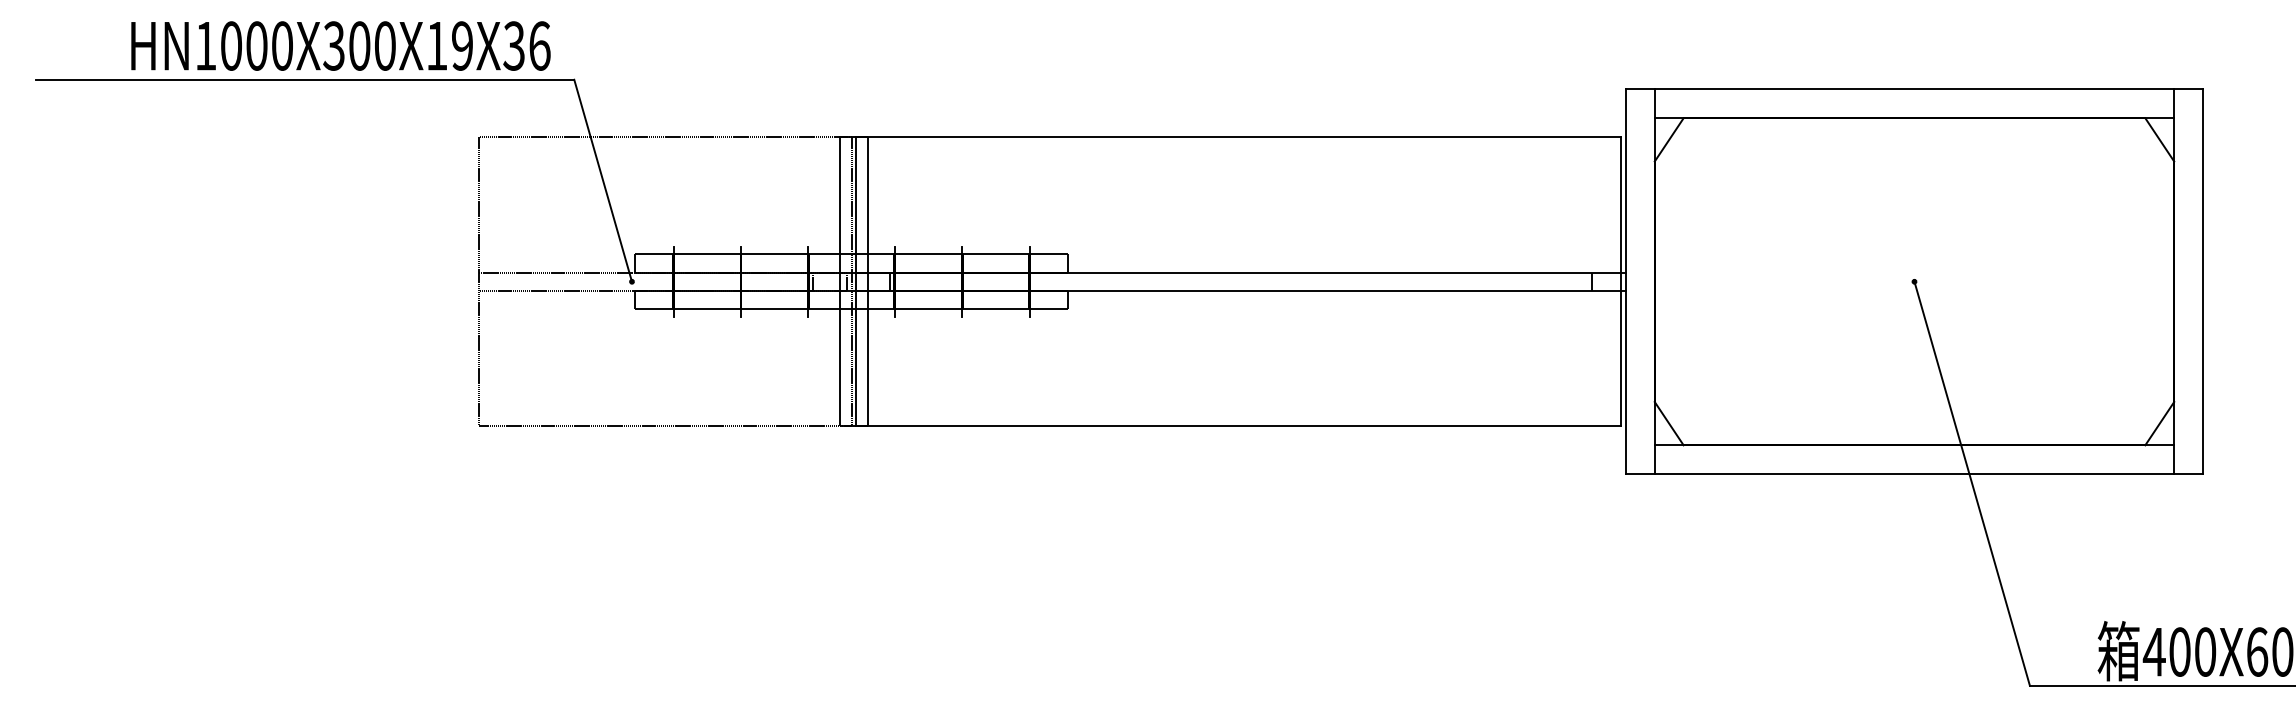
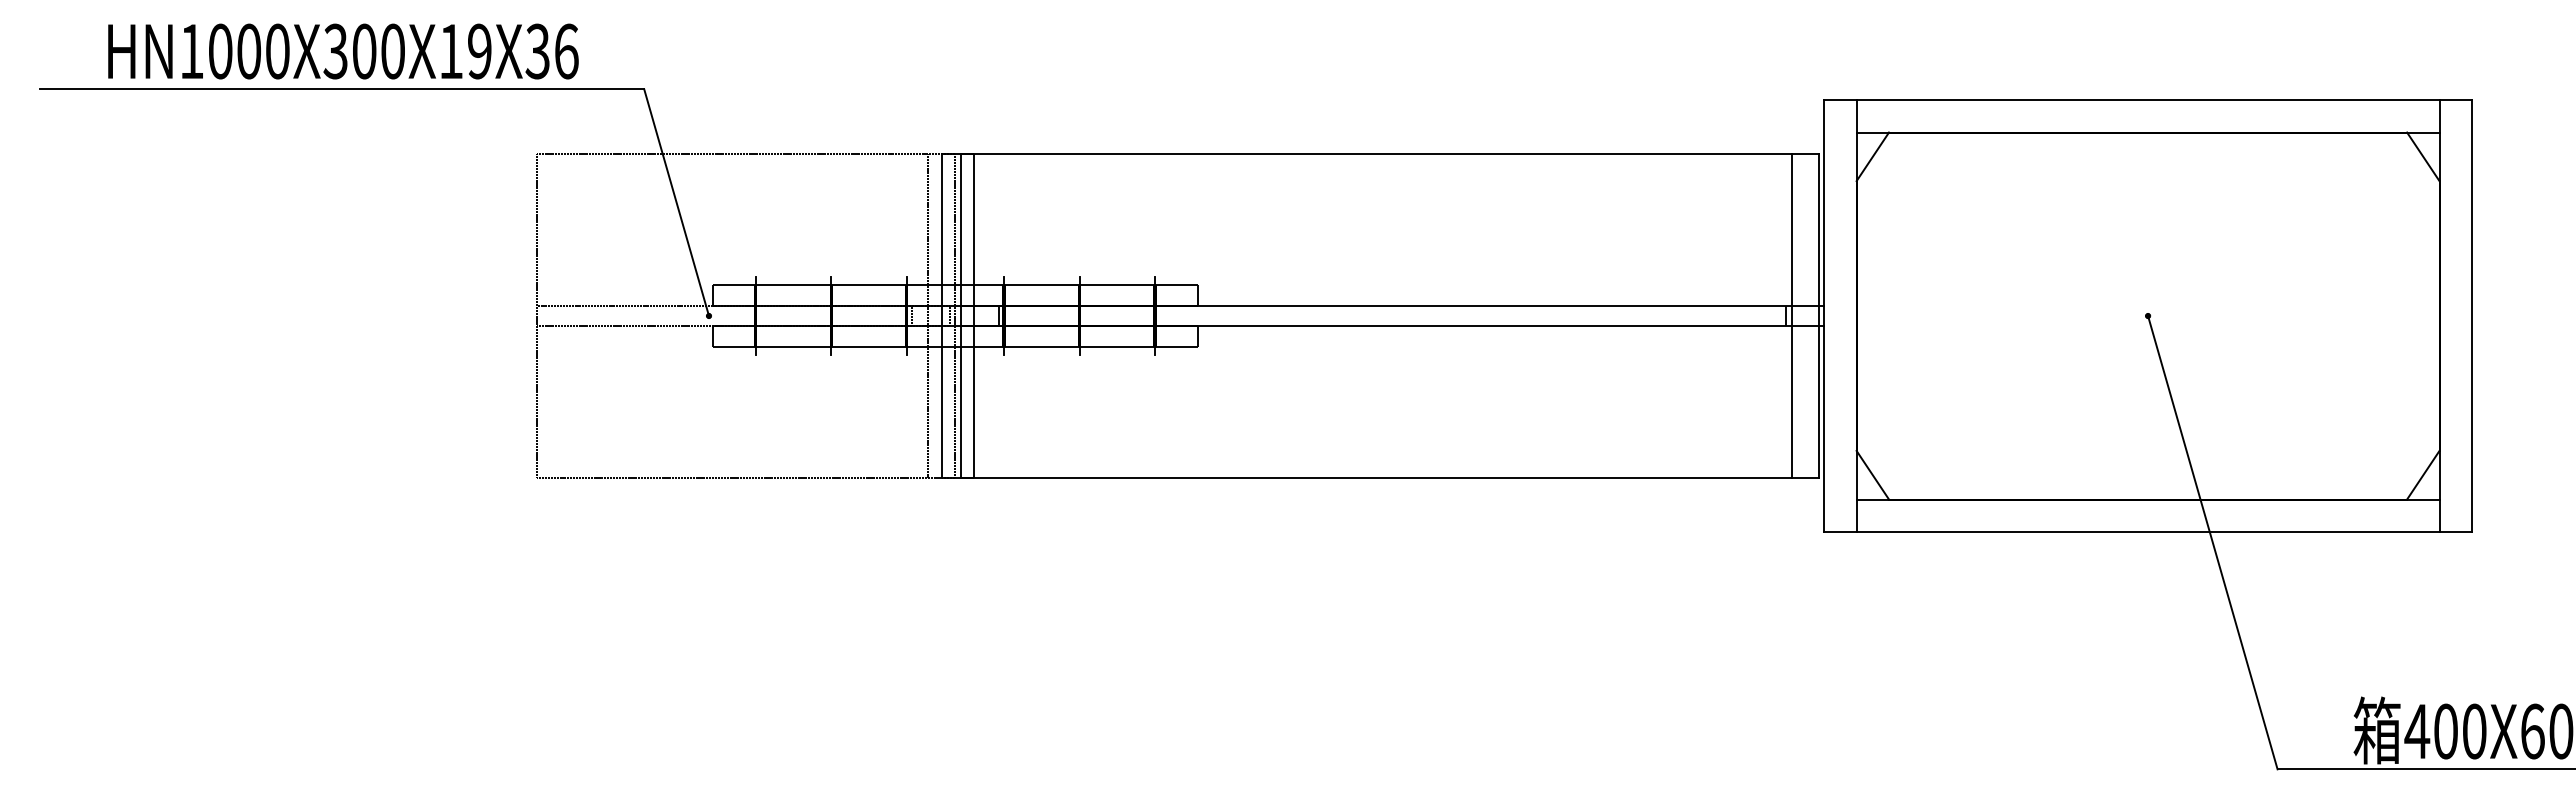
text: (341, 46) -> (343, 51), moved
line: (827, 281) -> (928, 315), added
line: (1596, 281) -> (1791, 315), added

